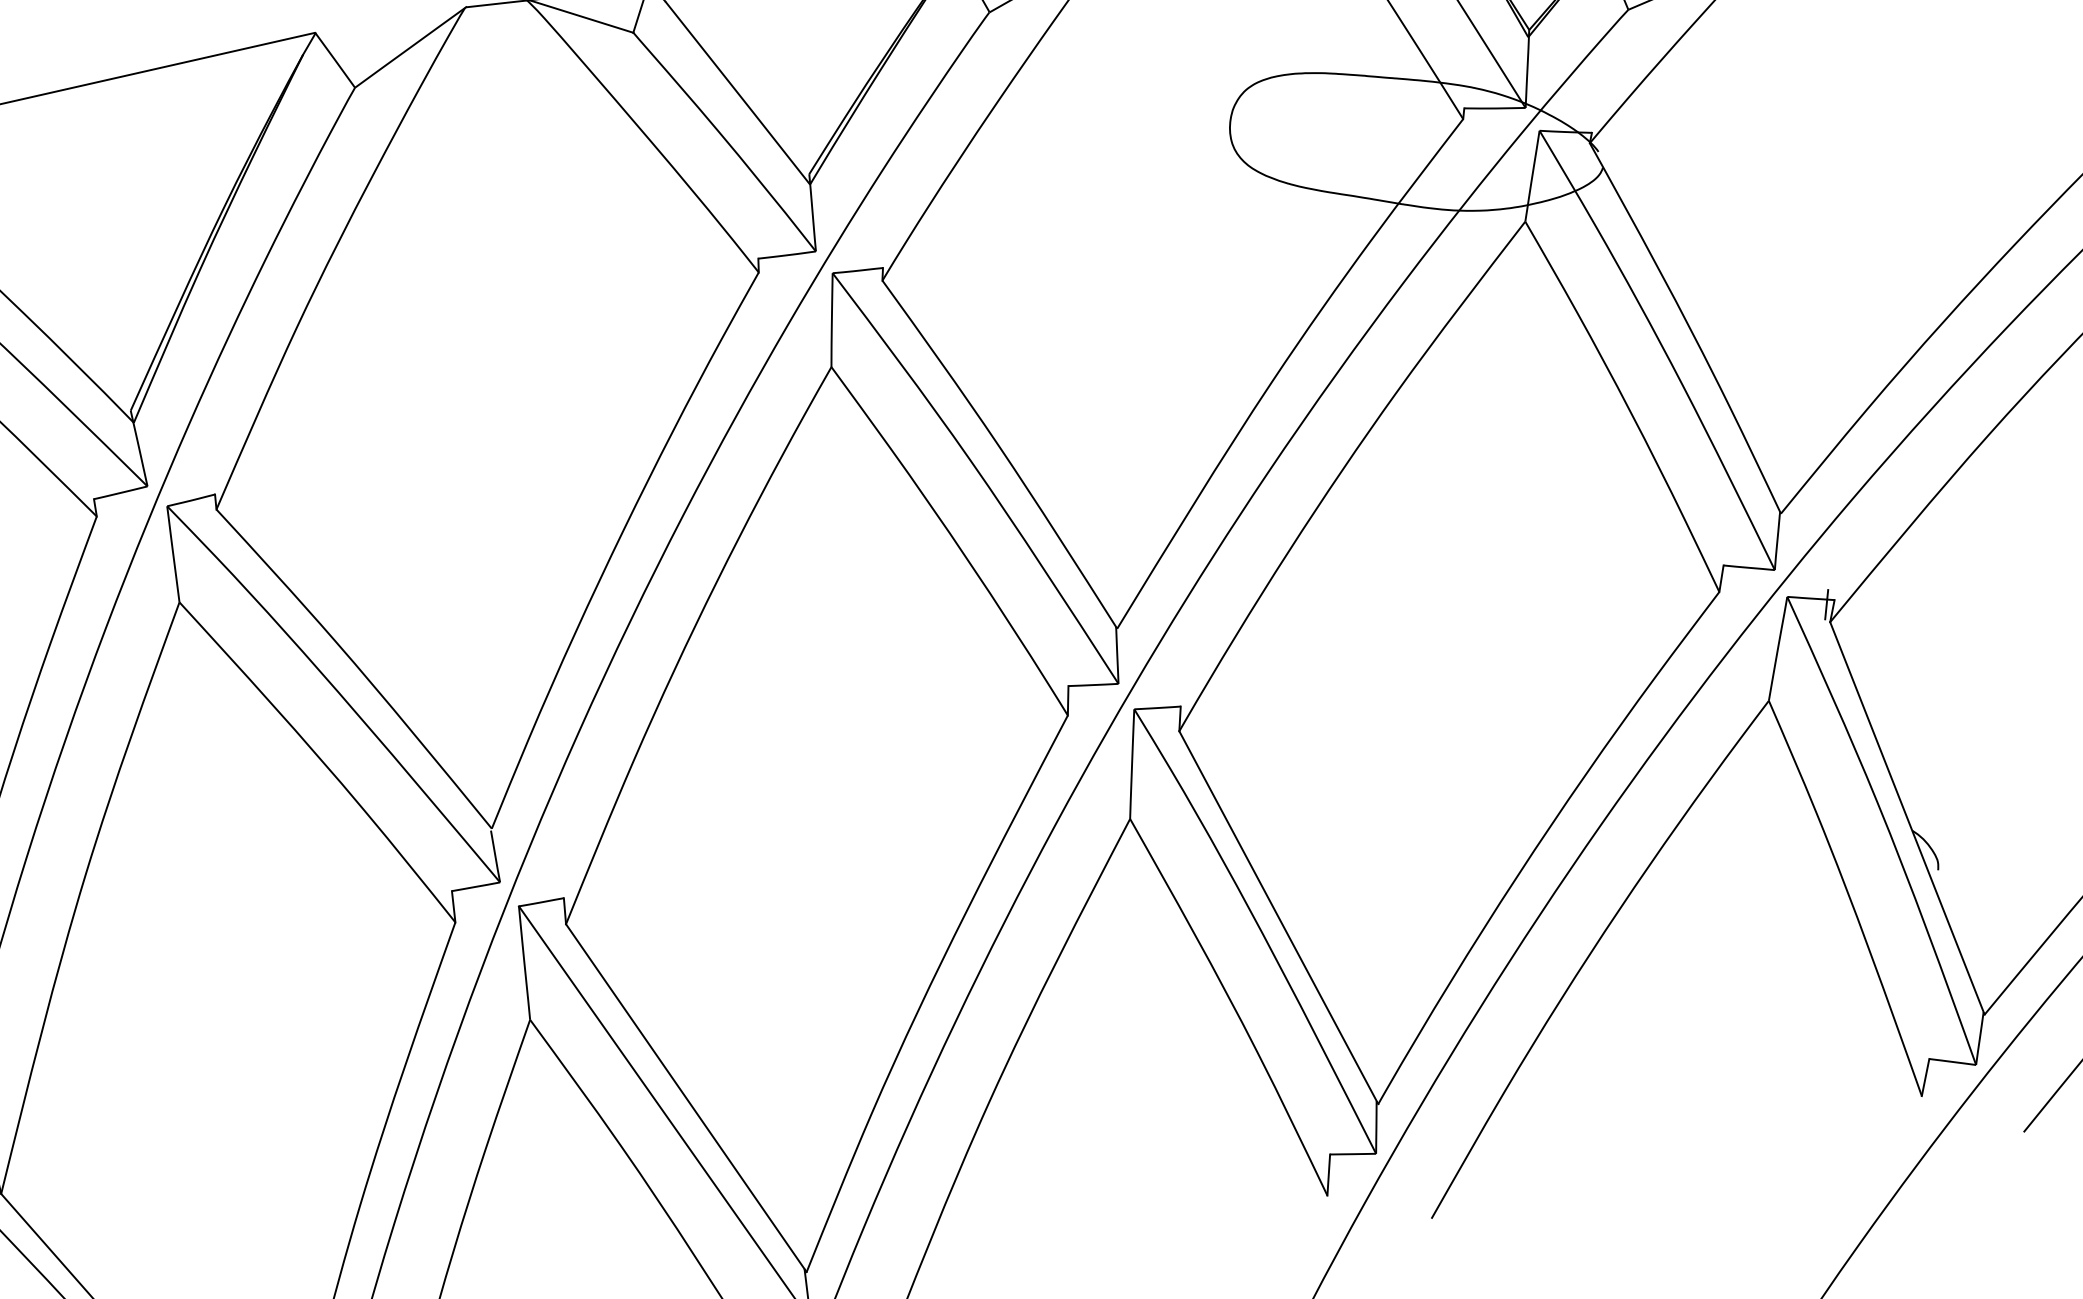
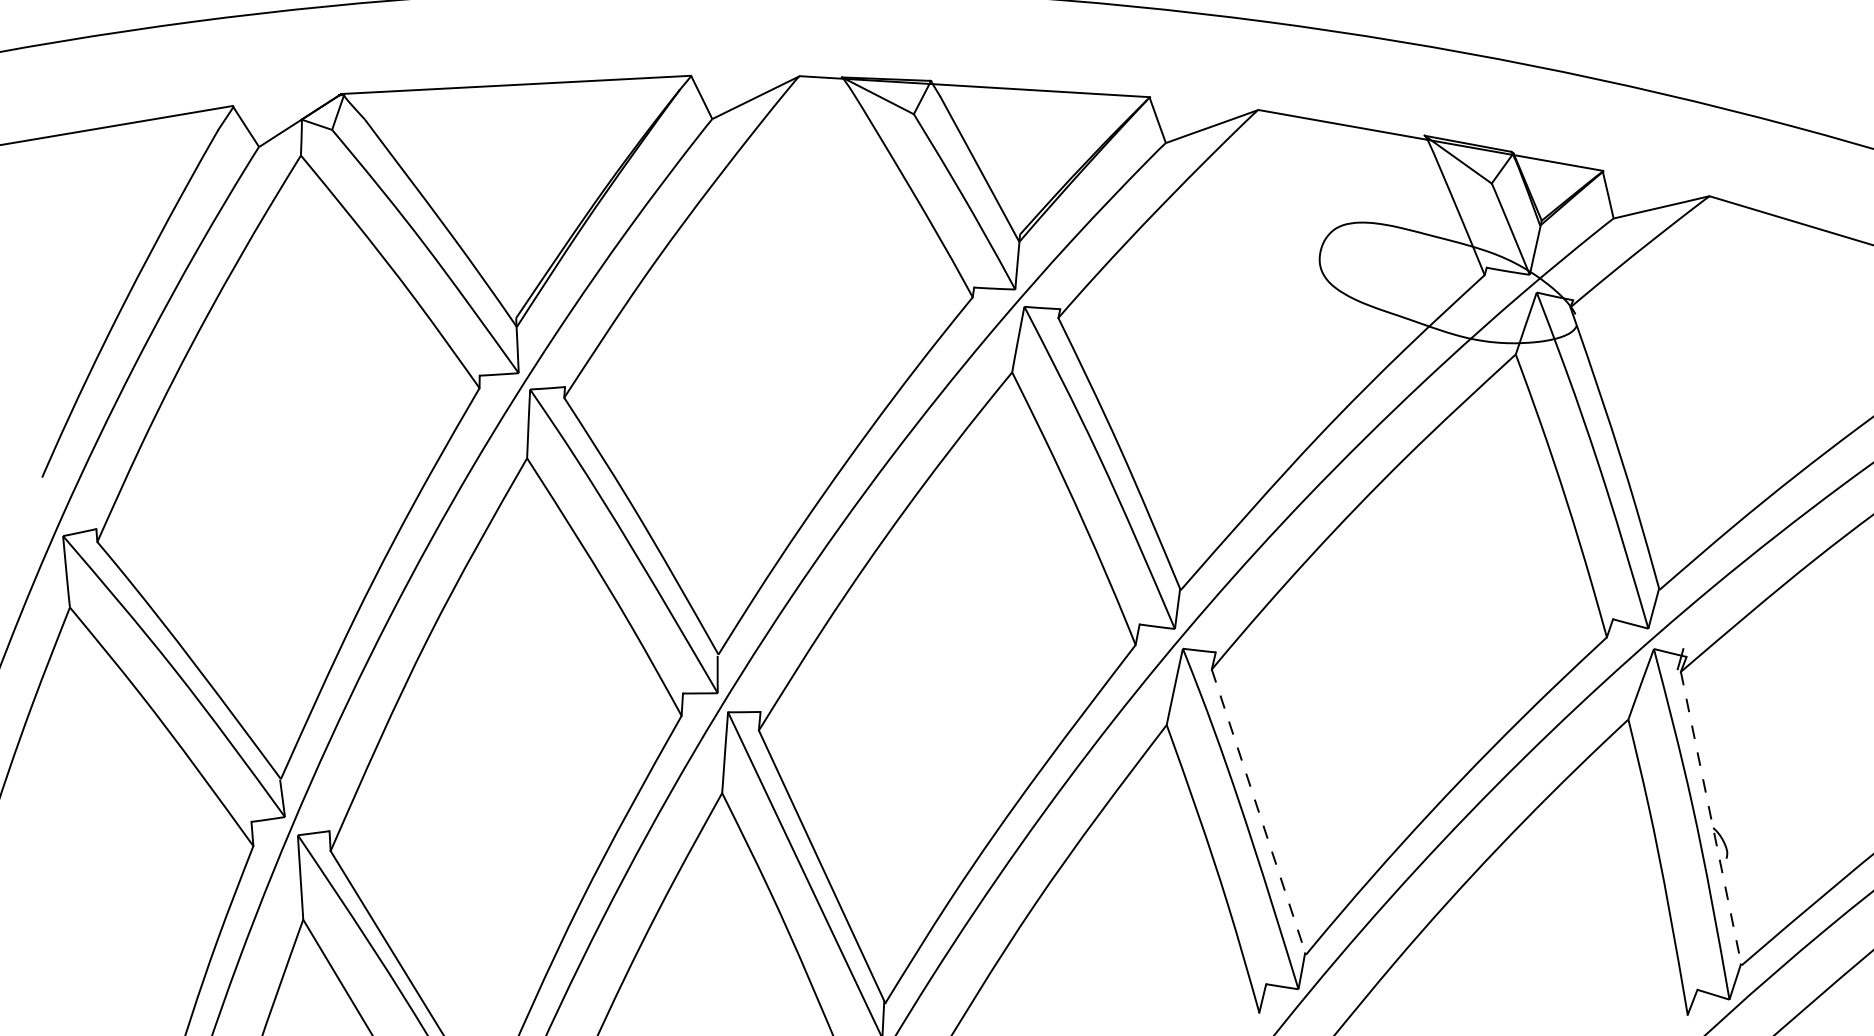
line: (1907, 818) -> (1711, 818), solid -> dashed
line: (1279, 918) -> (1259, 812), solid -> dashed

